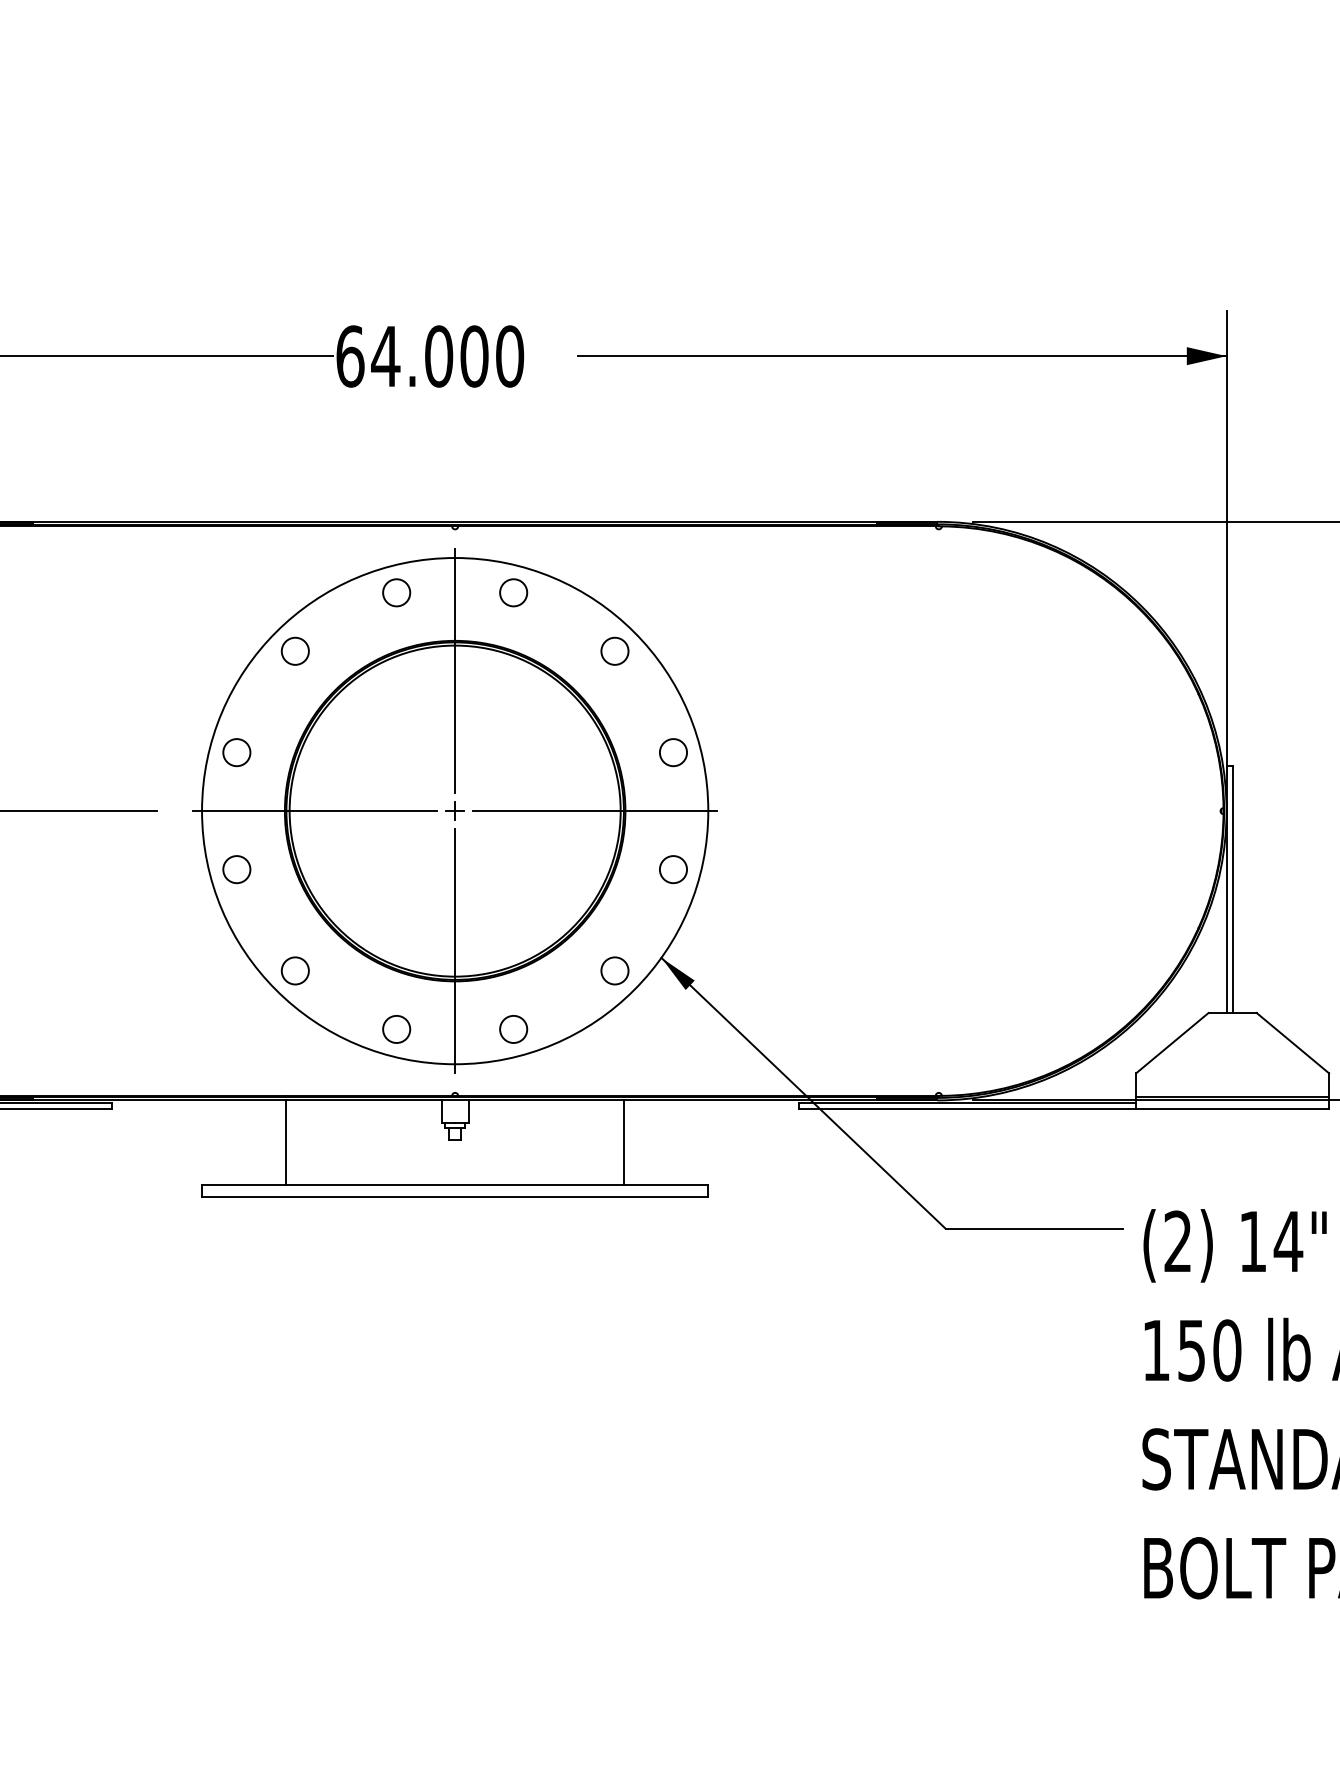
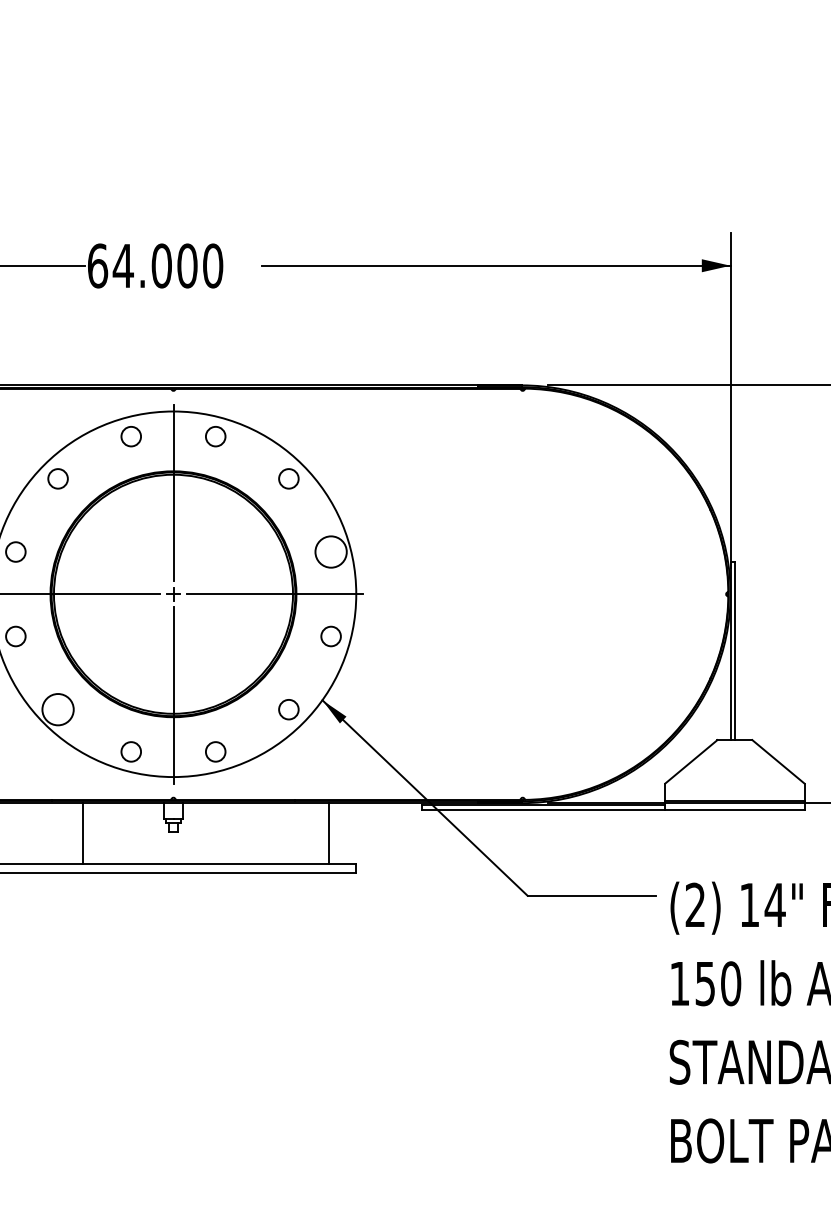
circle: (673, 752) -> (331, 551), size x1.6
circle: (294, 970) -> (57, 709), size x1.6
line: (286, 1142) -> (83, 833), moved
line: (623, 1142) -> (328, 833), moved

